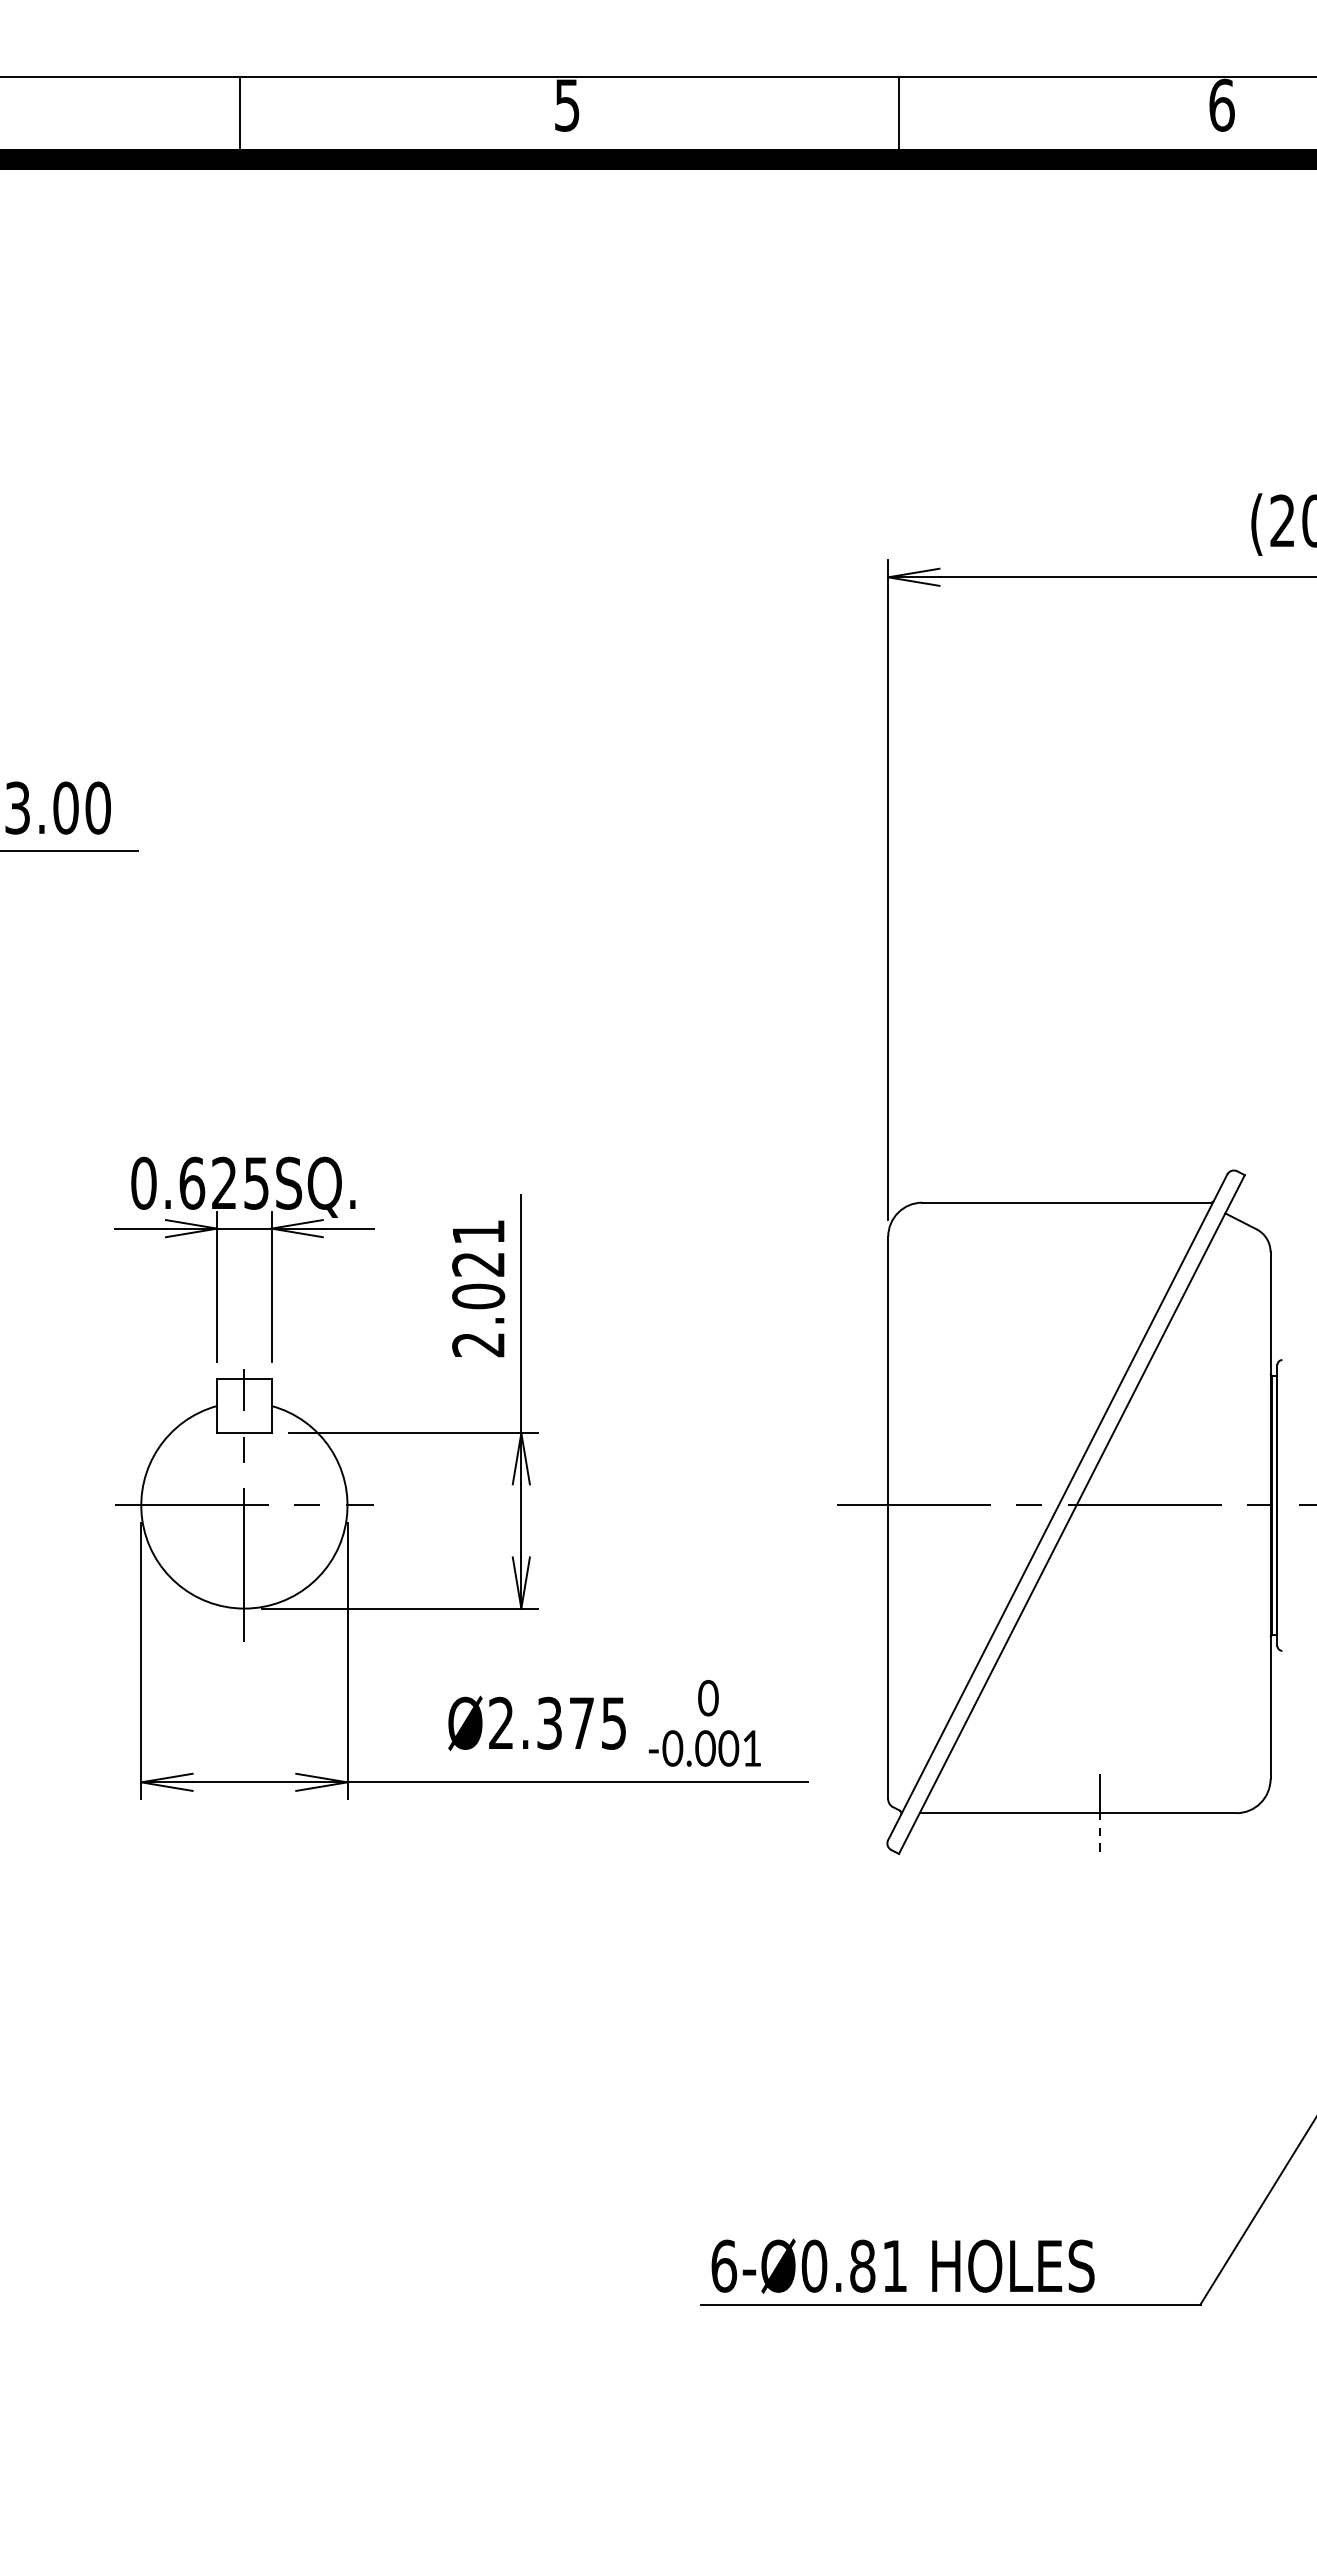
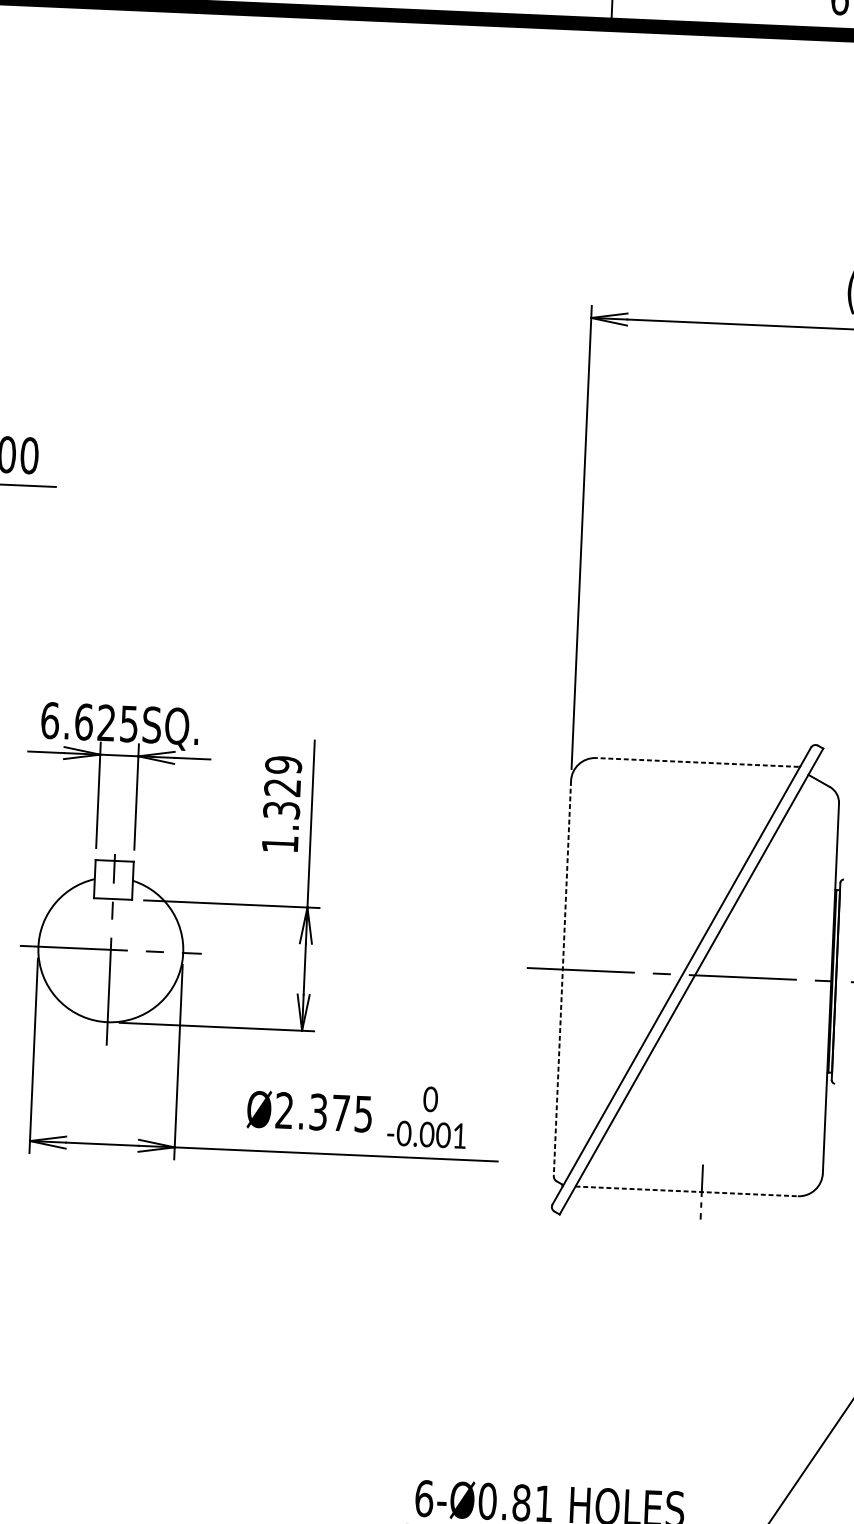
text: (143, 1182) -> (49, 720), 0.625SQ. -> 6.625SQ.
line: (1066, 1202) -> (697, 762), solid -> dashed
text: (478, 1288) -> (281, 804), 2.021 -> 1.329
line: (888, 1518) -> (562, 978), solid -> dashed
line: (1078, 1813) -> (686, 1191), solid -> dashed

